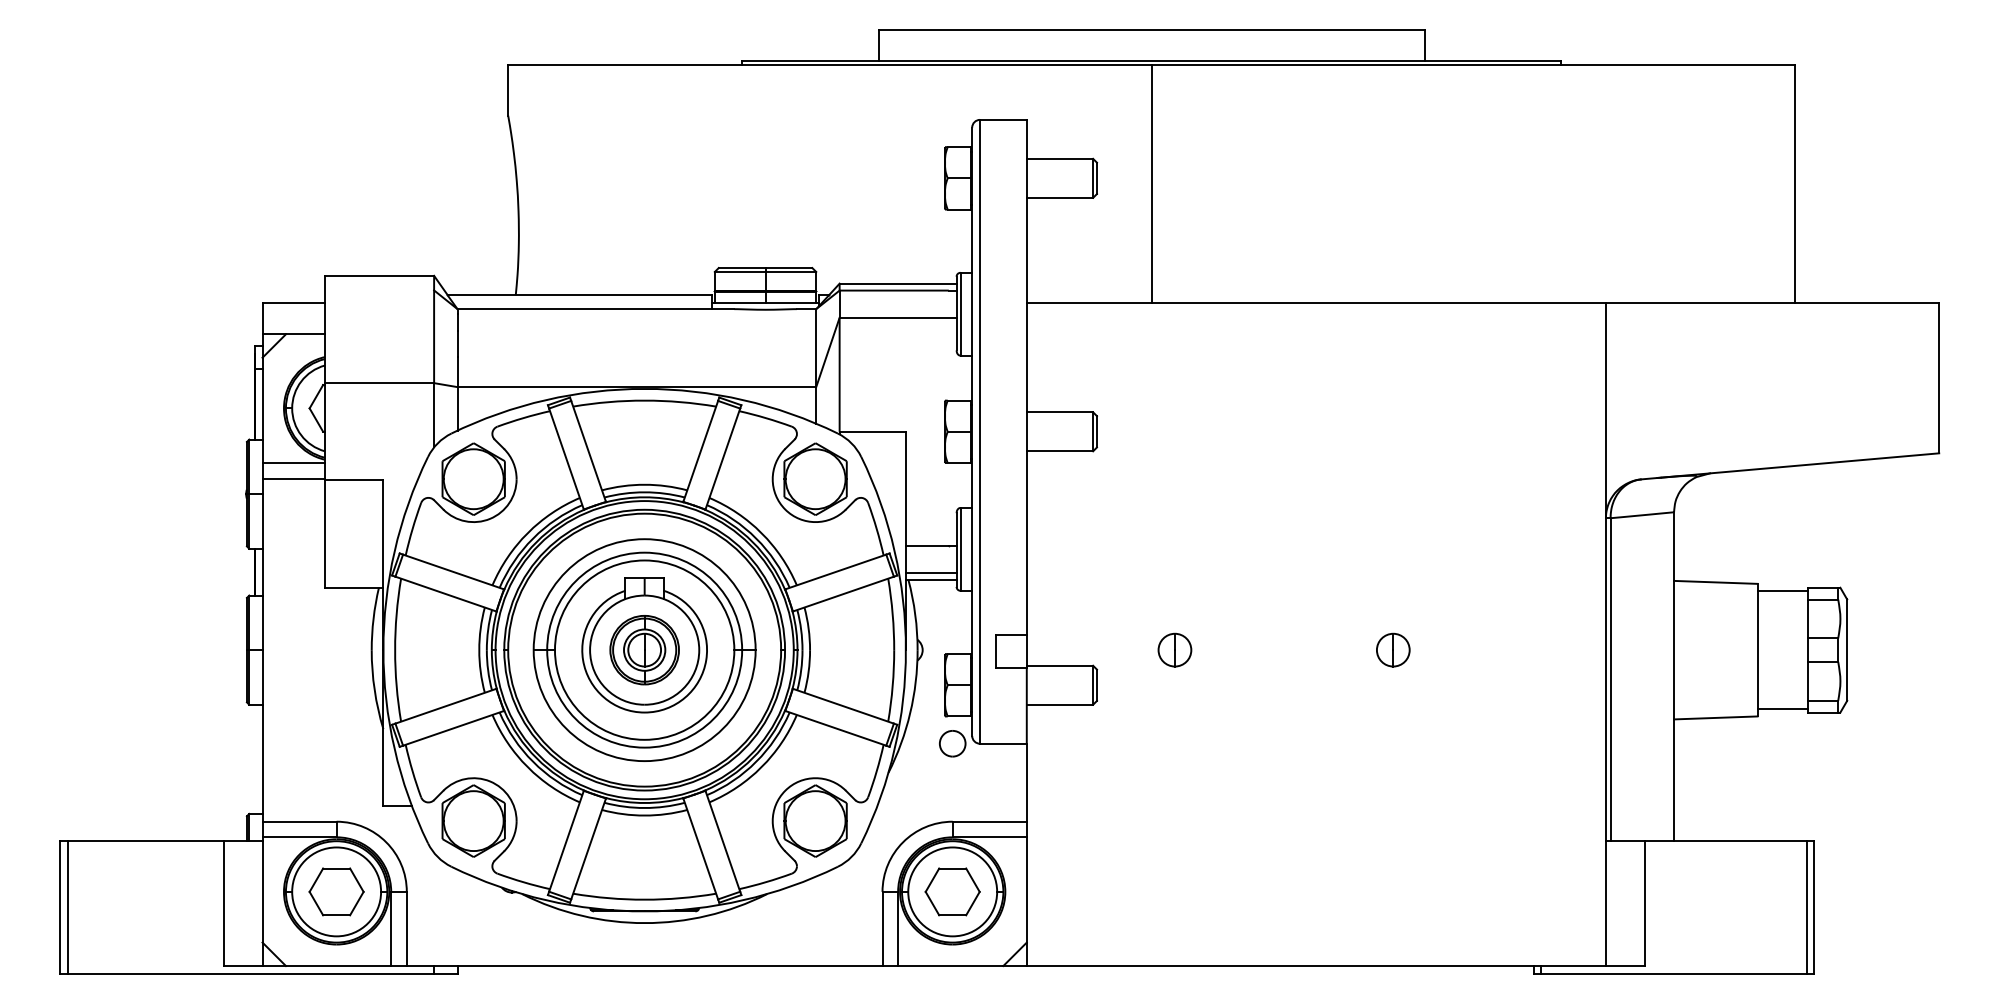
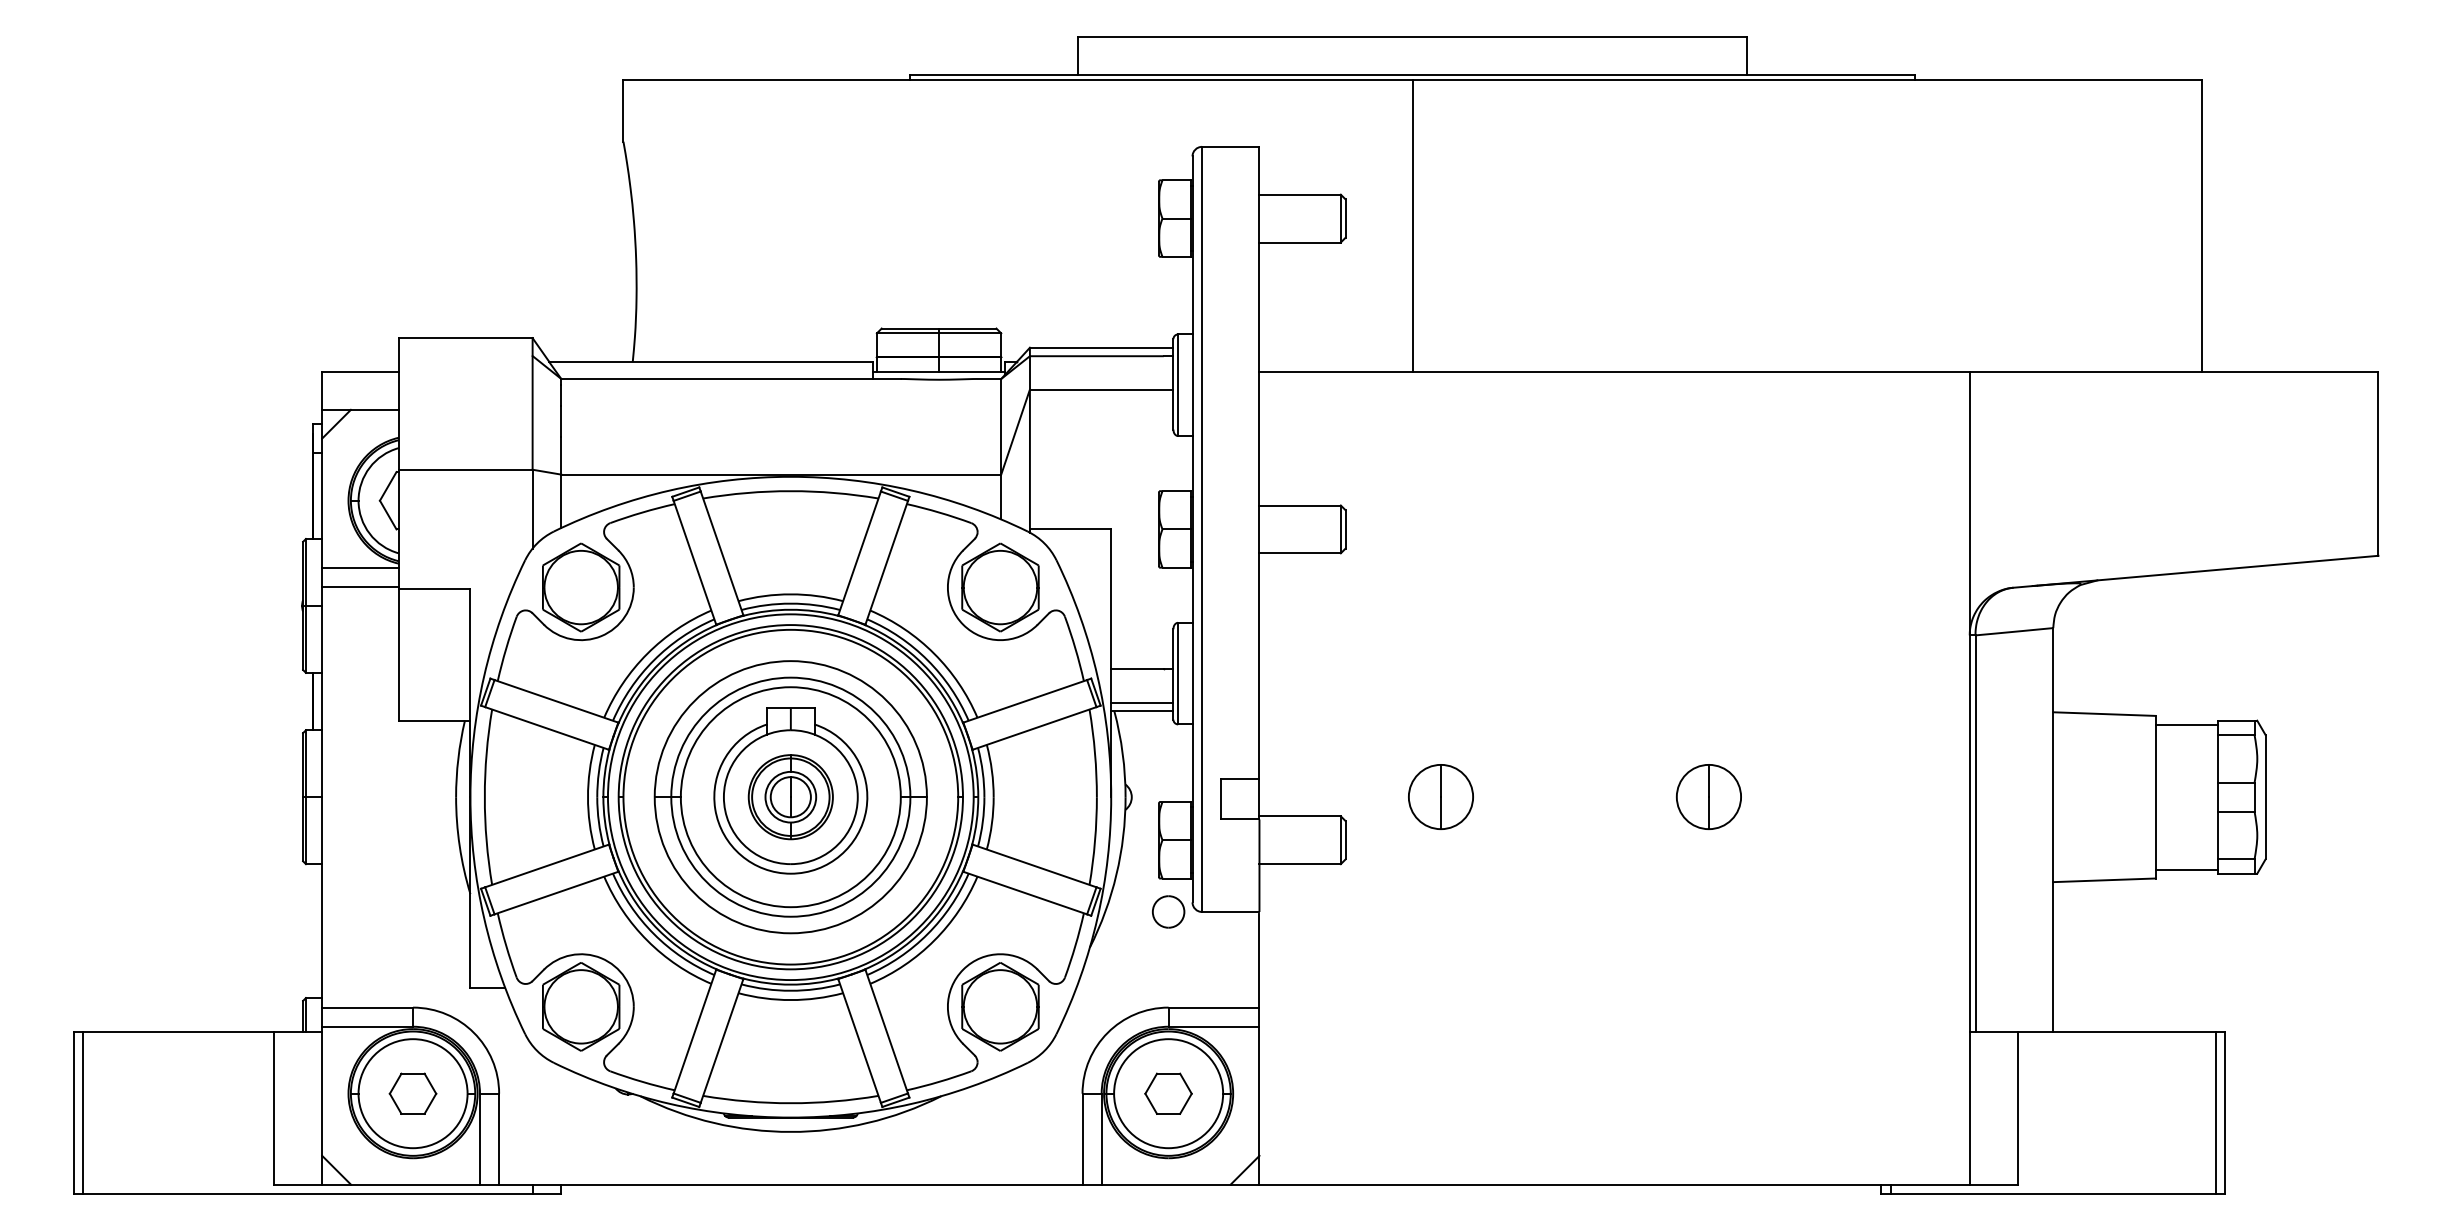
part: (1175, 650) -> (1441, 797), size x1.6
part: (1392, 650) -> (1708, 797), size x1.6
part: (336, 891) -> (412, 1093), size x0.7
part: (952, 891) -> (1168, 1093), size x0.7

